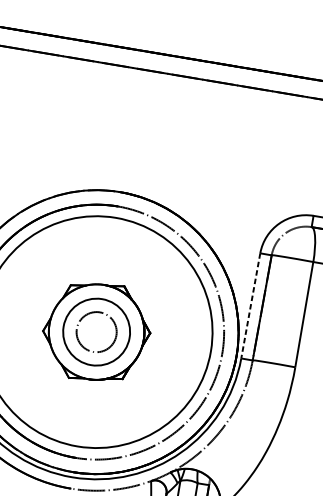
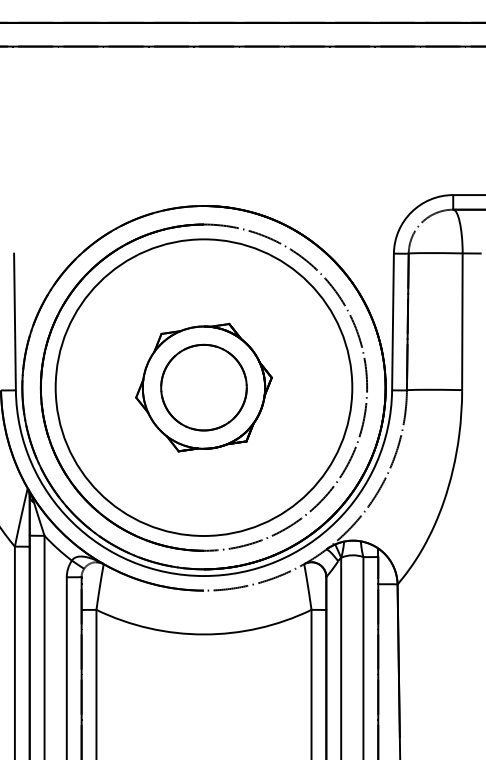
line: (251, 306) -> (393, 322), dashed -> solid
circle: (96, 331) -> (203, 387), size x1.67

